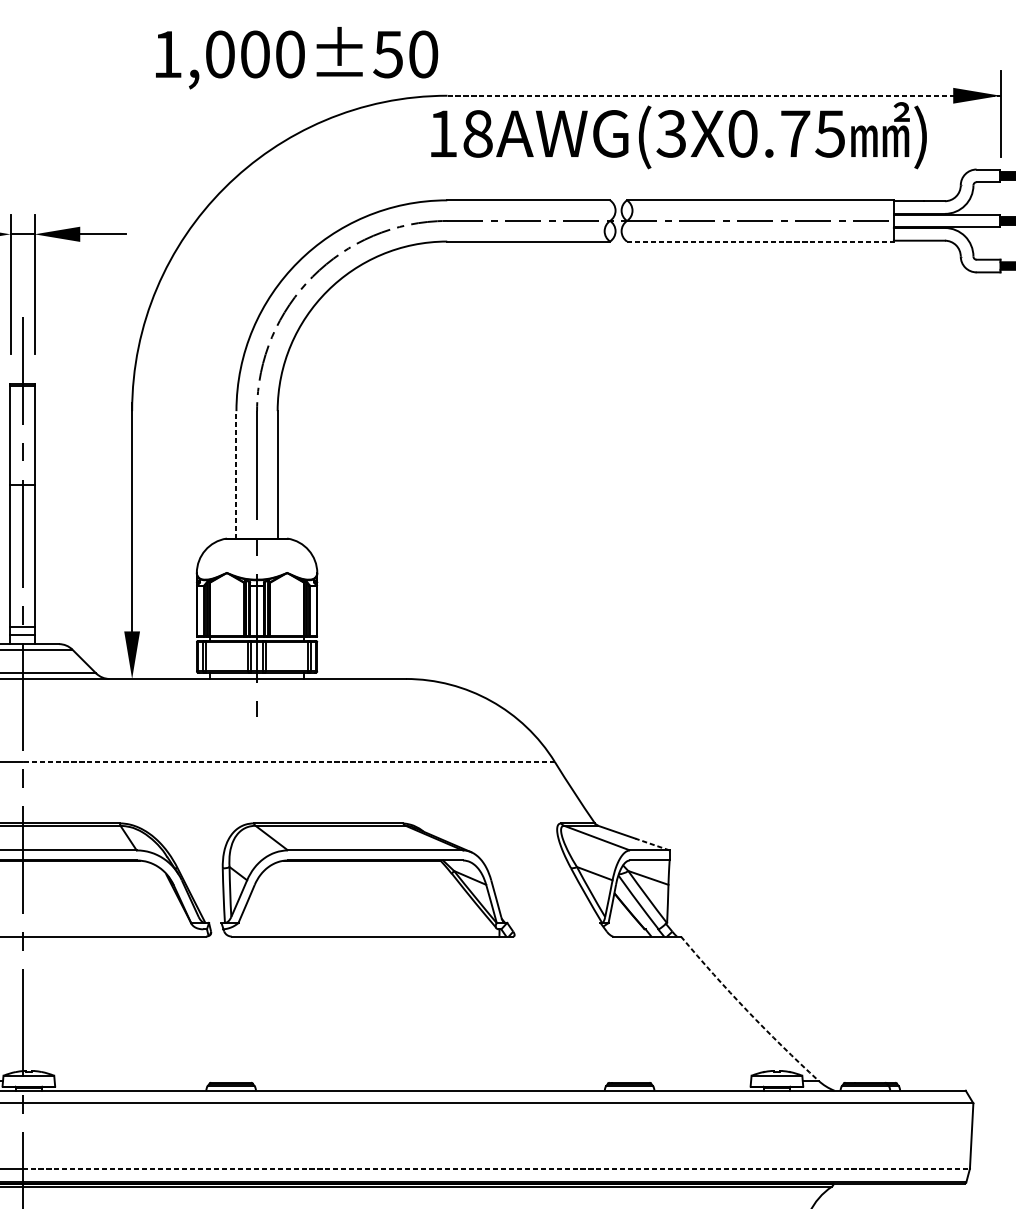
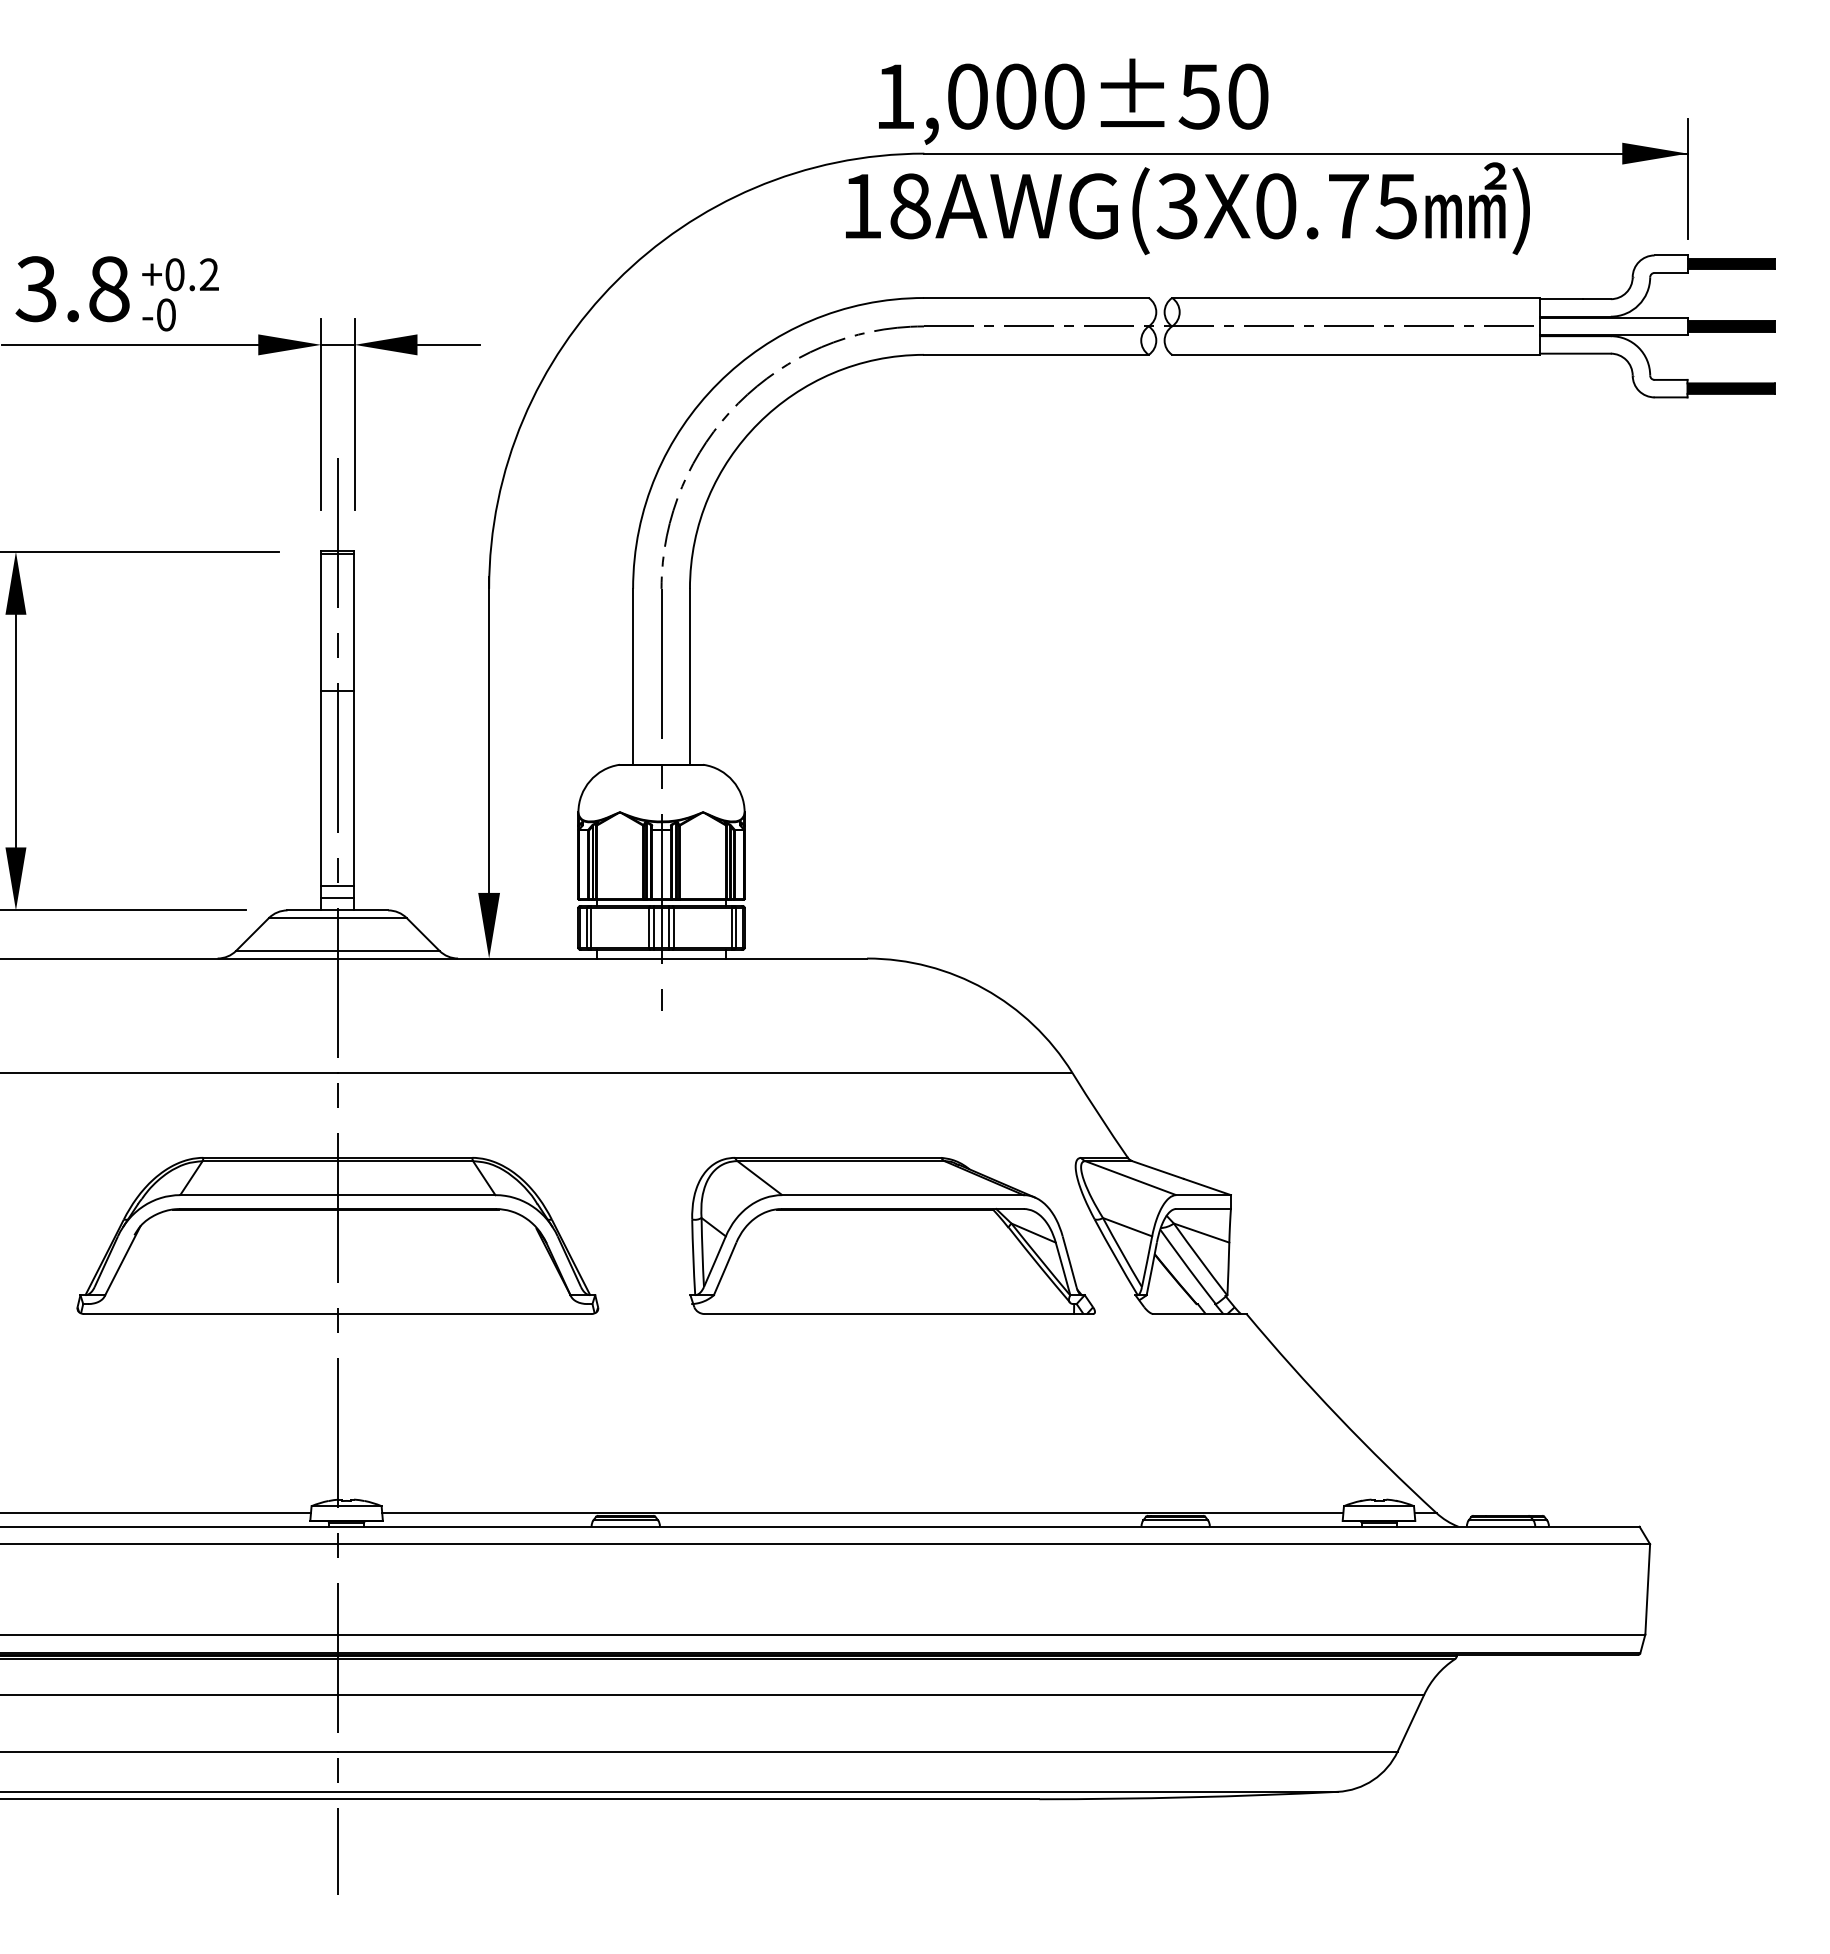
text: (296, 57) -> (1073, 101), moved
line: (724, 95) -> (1306, 153), dashed -> solid
text: (678, 135) -> (1187, 208), moved
line: (760, 241) -> (1356, 354), dashed -> solid
line: (236, 474) -> (633, 676), dashed -> solid
line: (288, 761) -> (704, 1072), dashed -> solid
line: (652, 844) -> (1207, 1187), dashed -> solid
part: (367, 879) -> (892, 1235), moved
arc: (747, 1010) -> (1338, 1416), dashed -> solid
line: (402, 1081) -> (862, 1513), added
line: (496, 1168) -> (991, 1634), dashed -> solid

